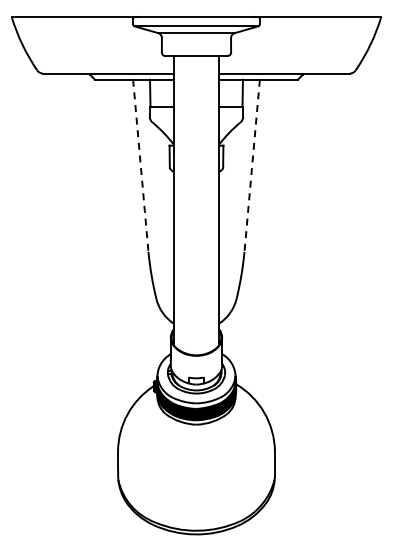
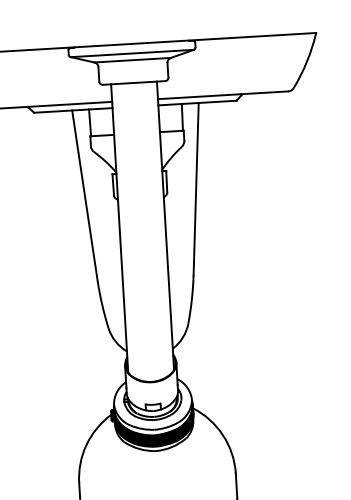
line: (140, 166) -> (84, 196), dashed -> solid
line: (252, 166) -> (196, 190), dashed -> solid

